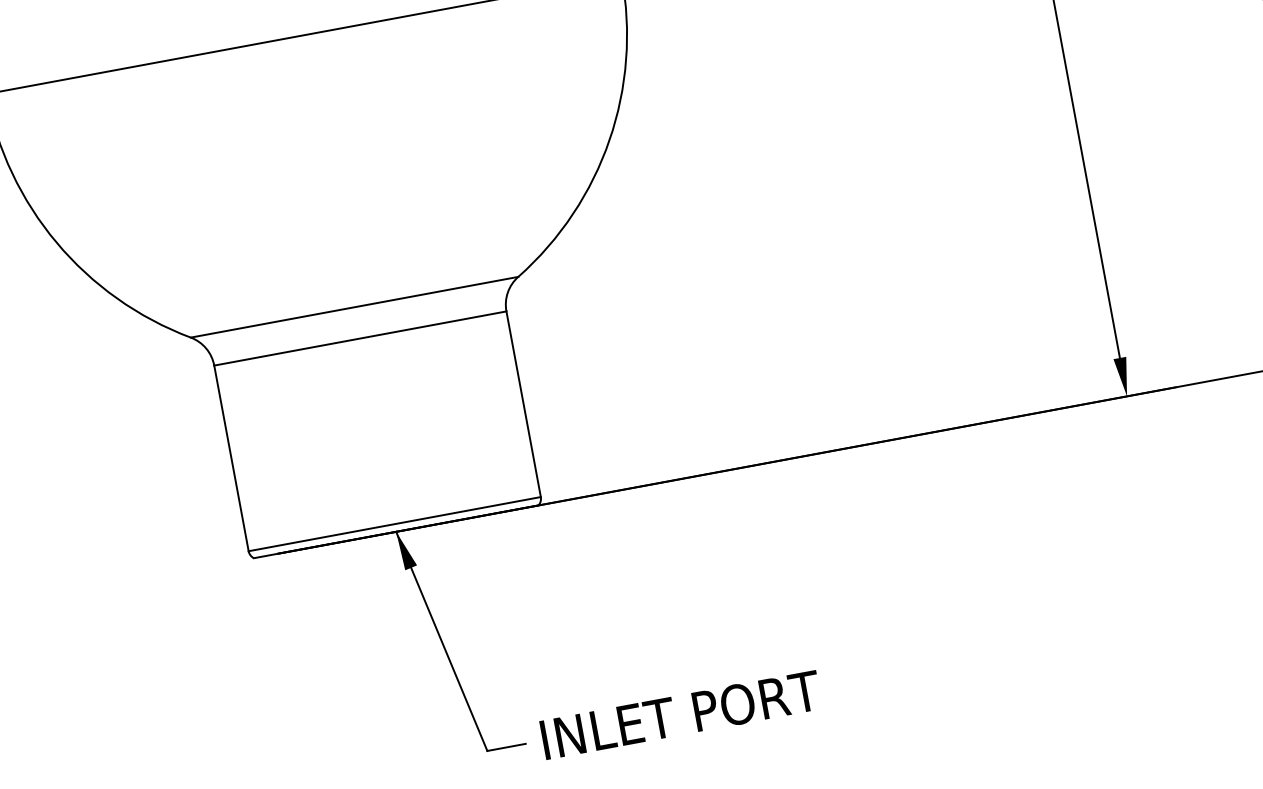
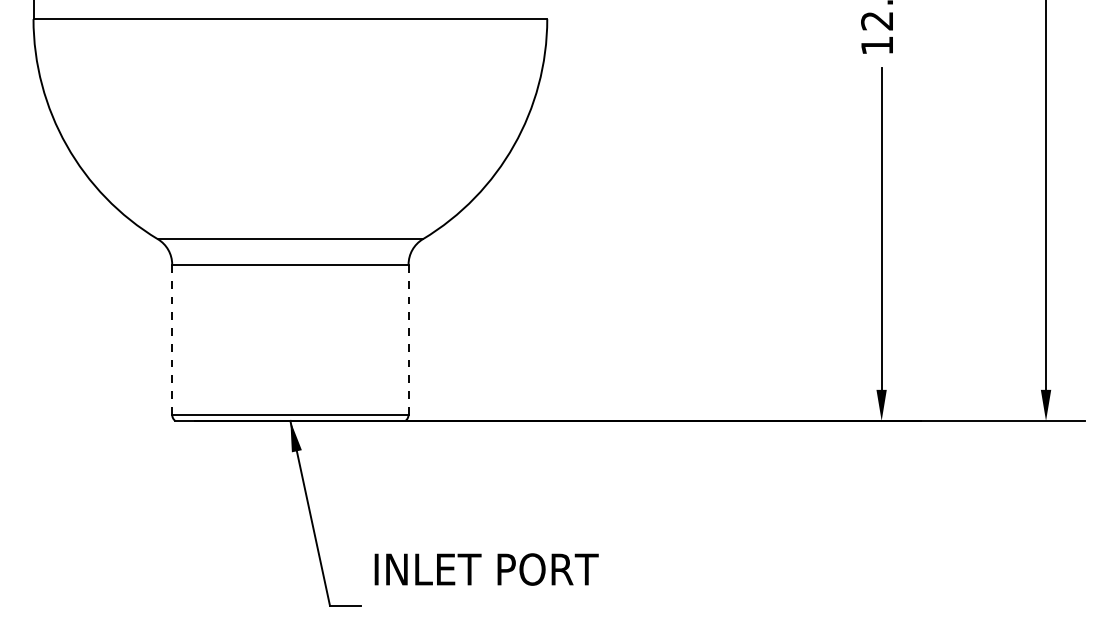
line: (523, 404) -> (408, 339), solid -> dashed
line: (231, 458) -> (172, 339), solid -> dashed
text: (680, 715) -> (486, 569), moved

